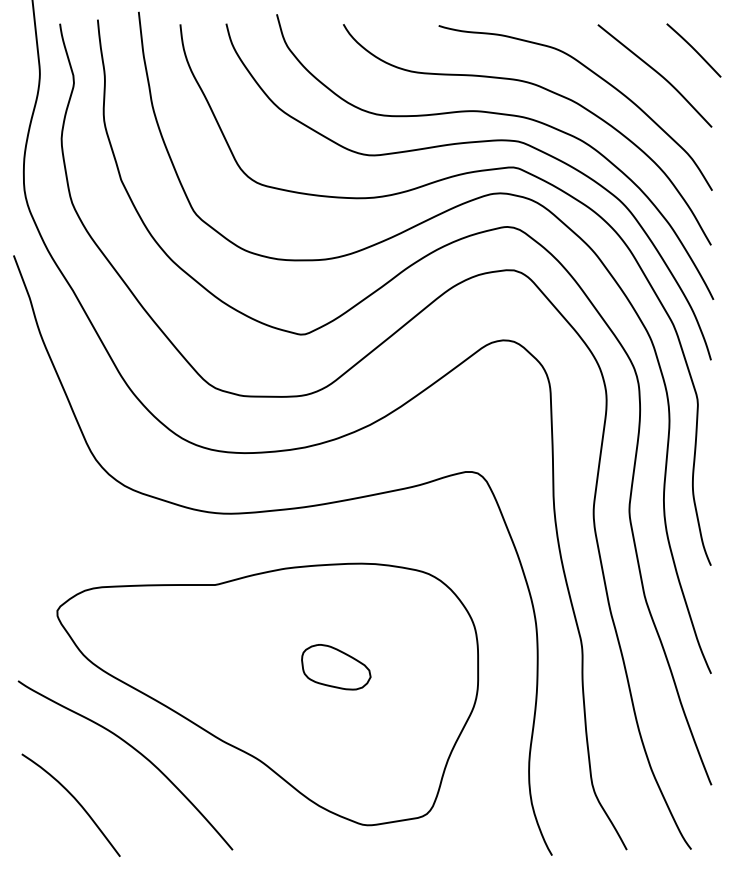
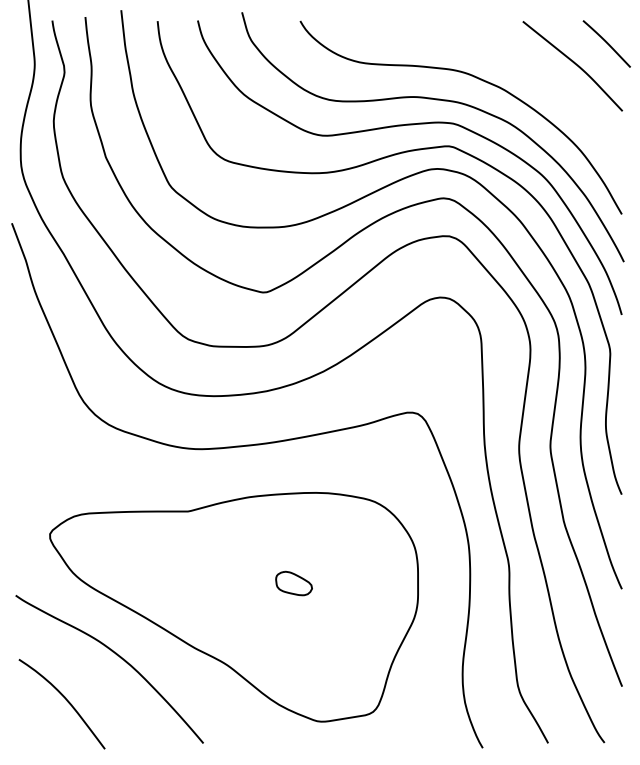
curve: (598, 77) -> (523, 67), removed
part: (336, 667) -> (294, 583), size x0.6

